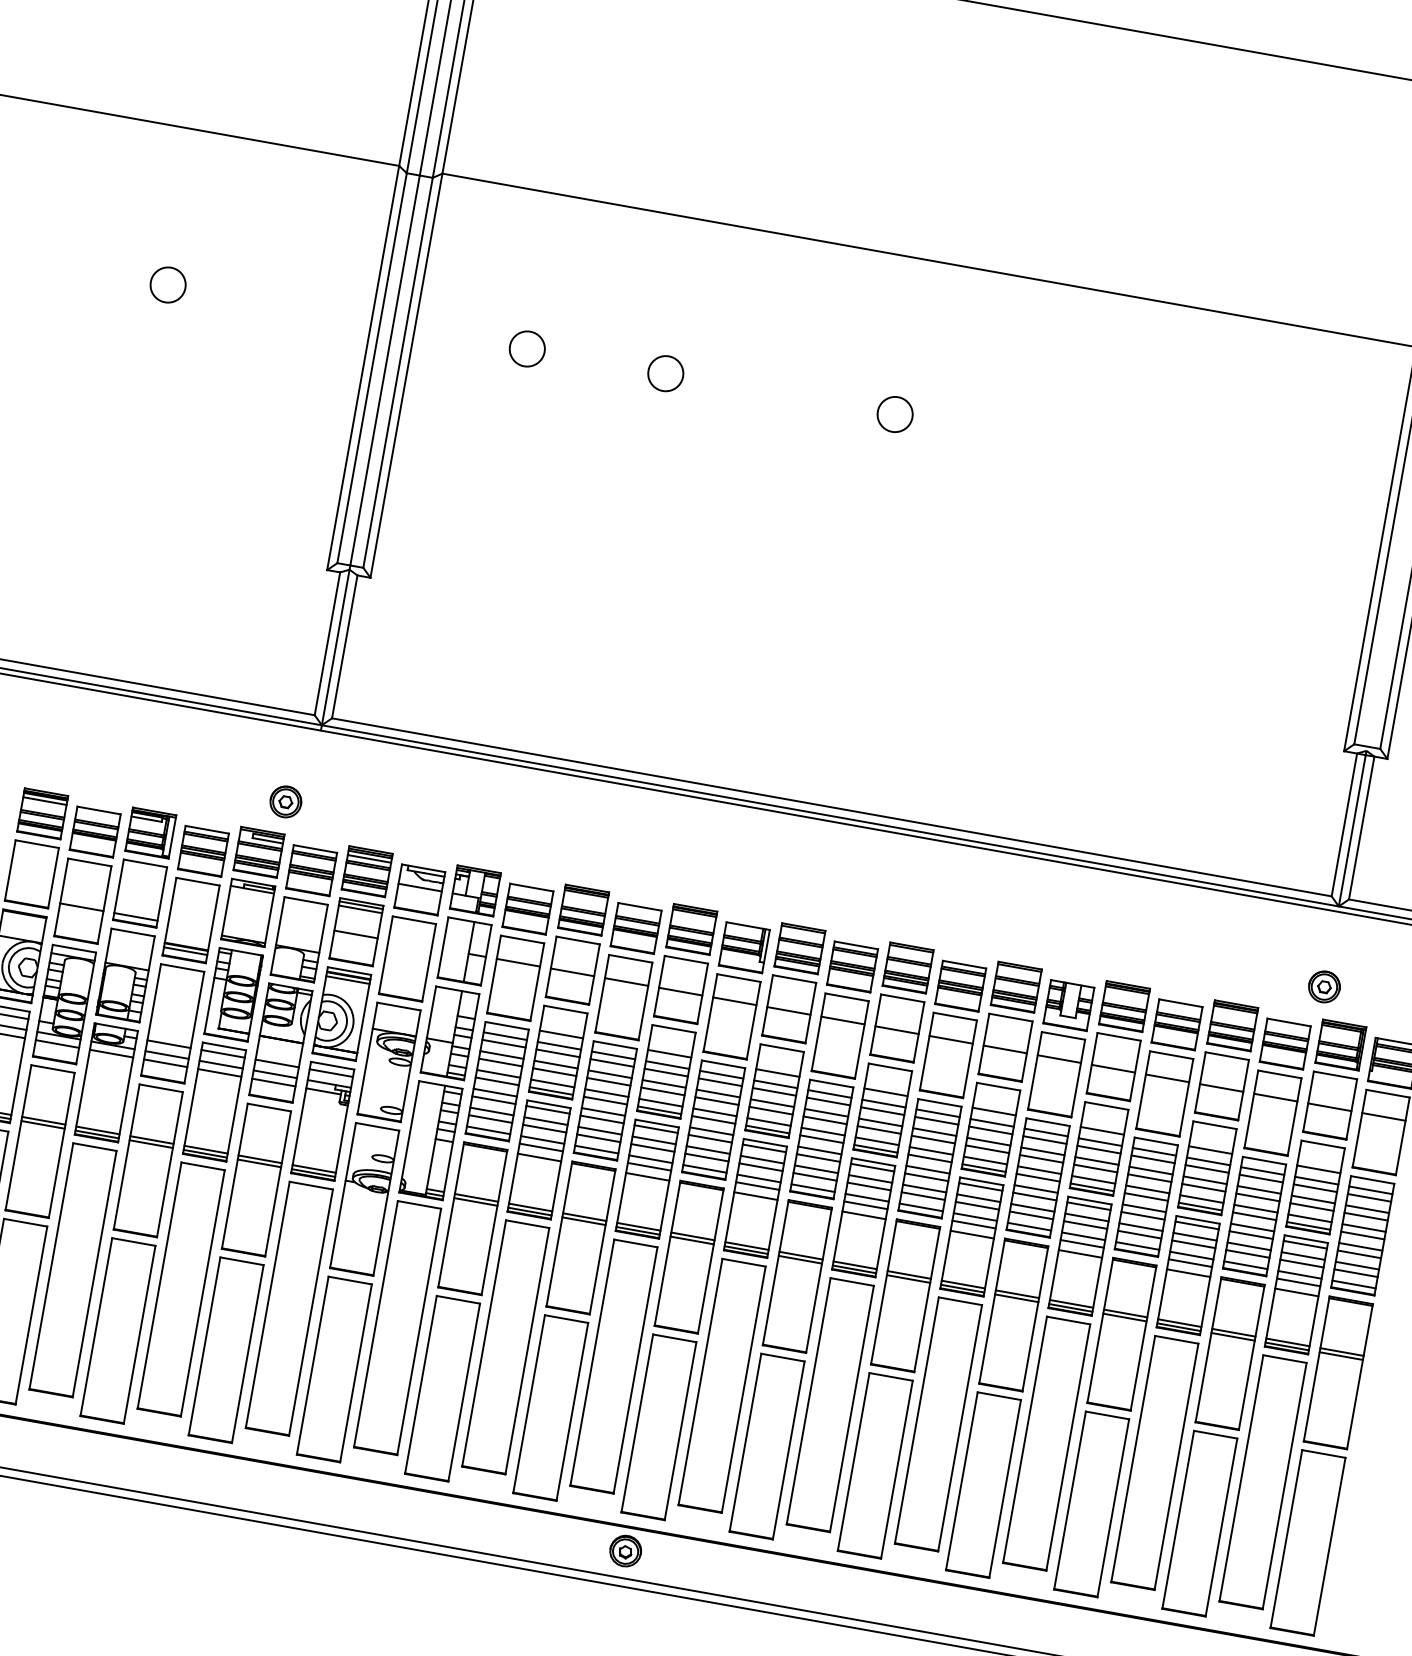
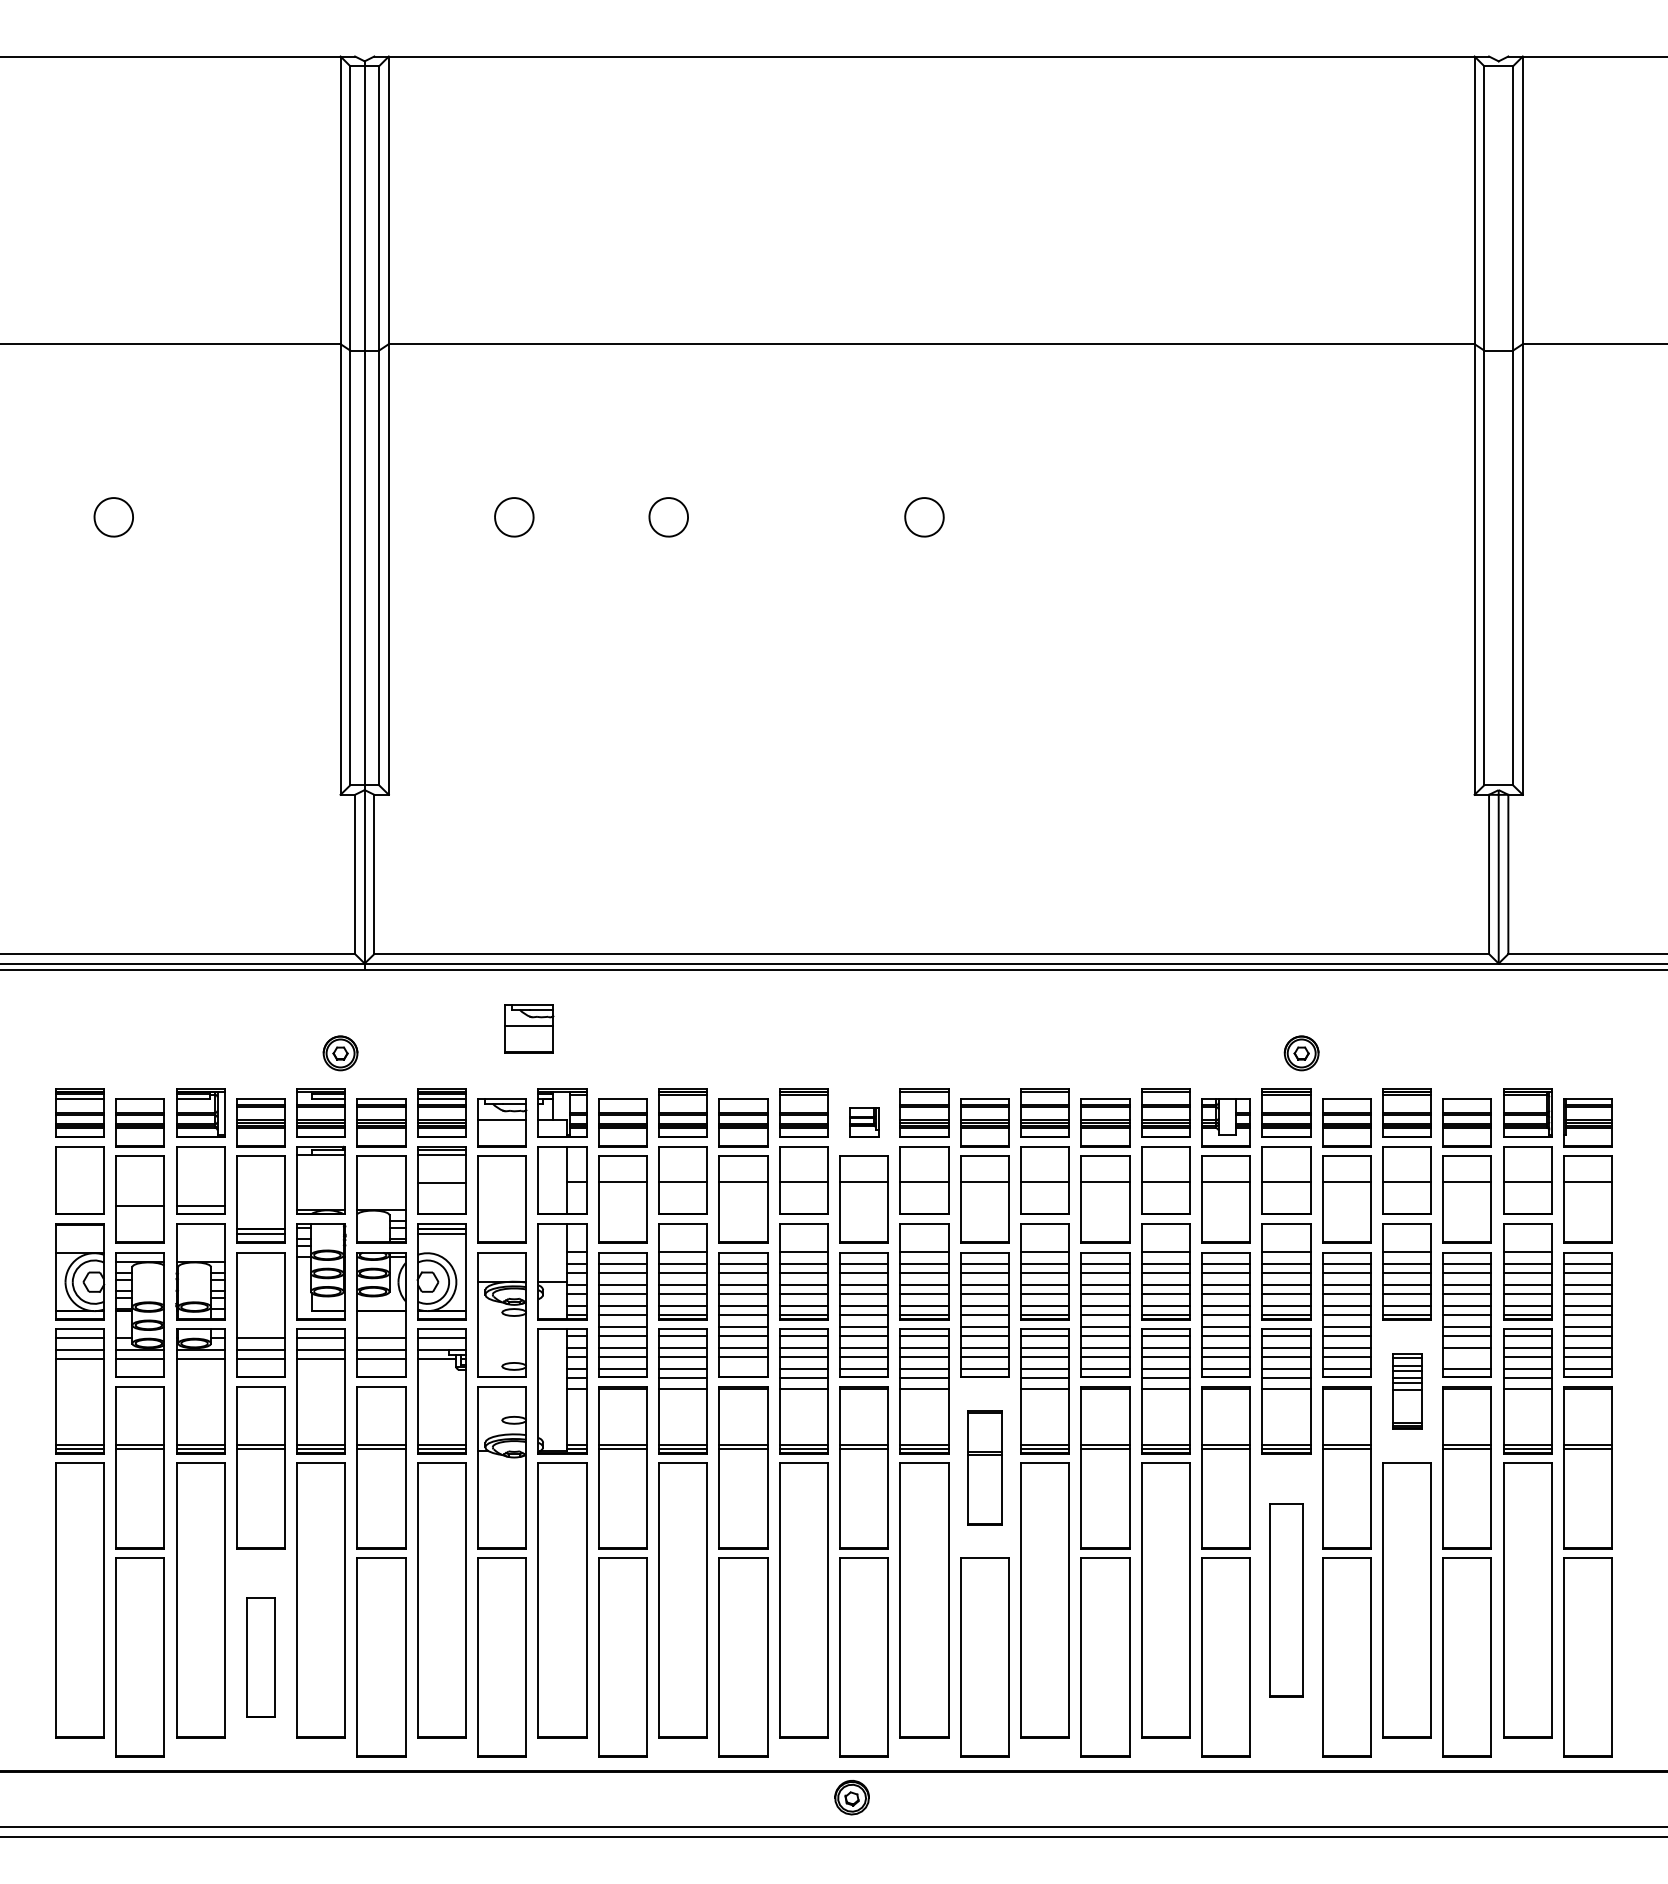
part: (459, 809) -> (529, 1028), added
part: (743, 947) -> (863, 1122), size x0.6
part: (1324, 987) -> (1301, 1053), moved
line: (596, 1149) -> (743, 1369), removed
line: (1248, 1253) -> (1467, 1356), removed
part: (1187, 1275) -> (1406, 1391), size x0.6
part: (797, 1276) -> (984, 1467), size x0.7
part: (117, 1330) -> (260, 1657), size x0.6
part: (1046, 1443) -> (1286, 1600), size x0.7

